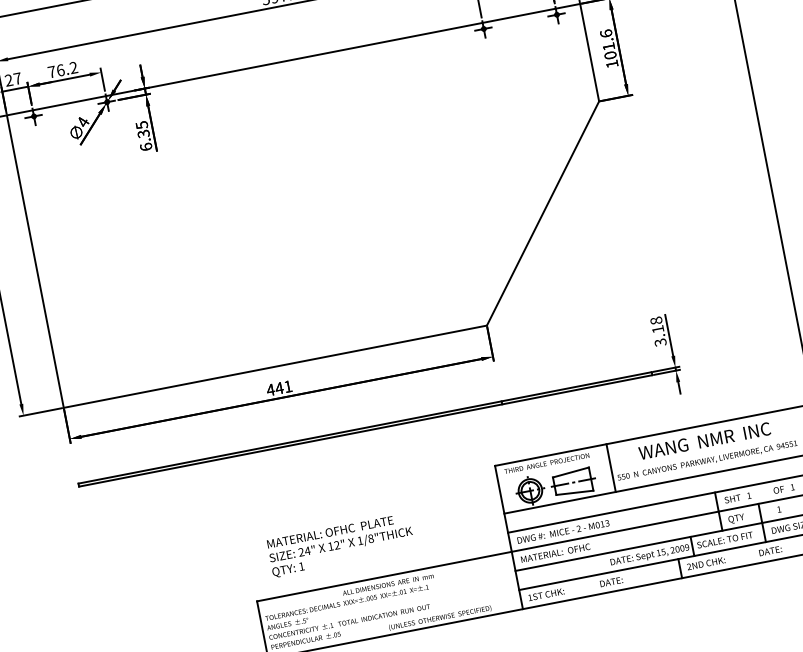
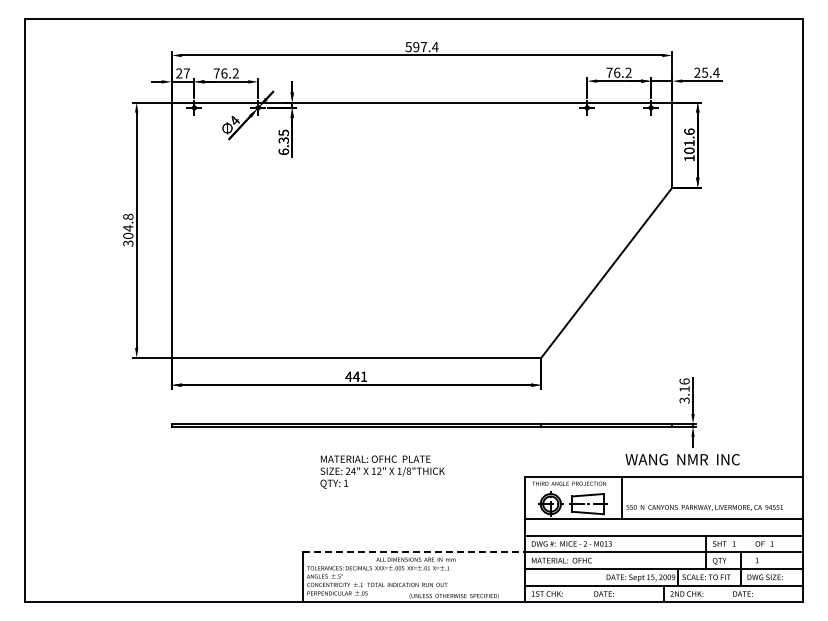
text: (656, 320) -> (684, 381), 3.18 -> 3.16
text: (704, 440) -> (682, 459), moved
text: (340, 544) -> (382, 471), moved
line: (385, 576) -> (414, 552), solid -> dashed

